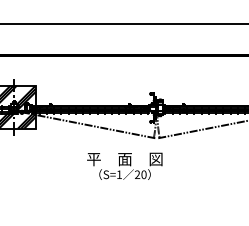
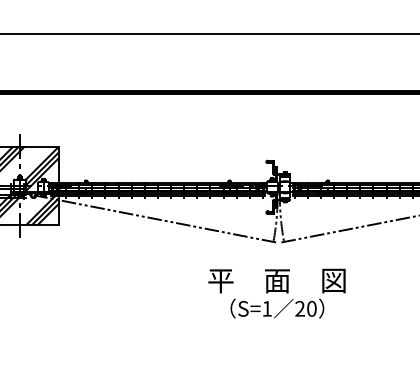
text: (124, 165) -> (276, 292), moved

